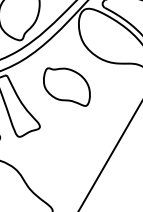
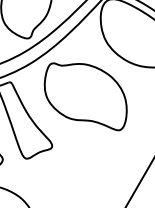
part: (66, 86) -> (85, 95), size x1.43

